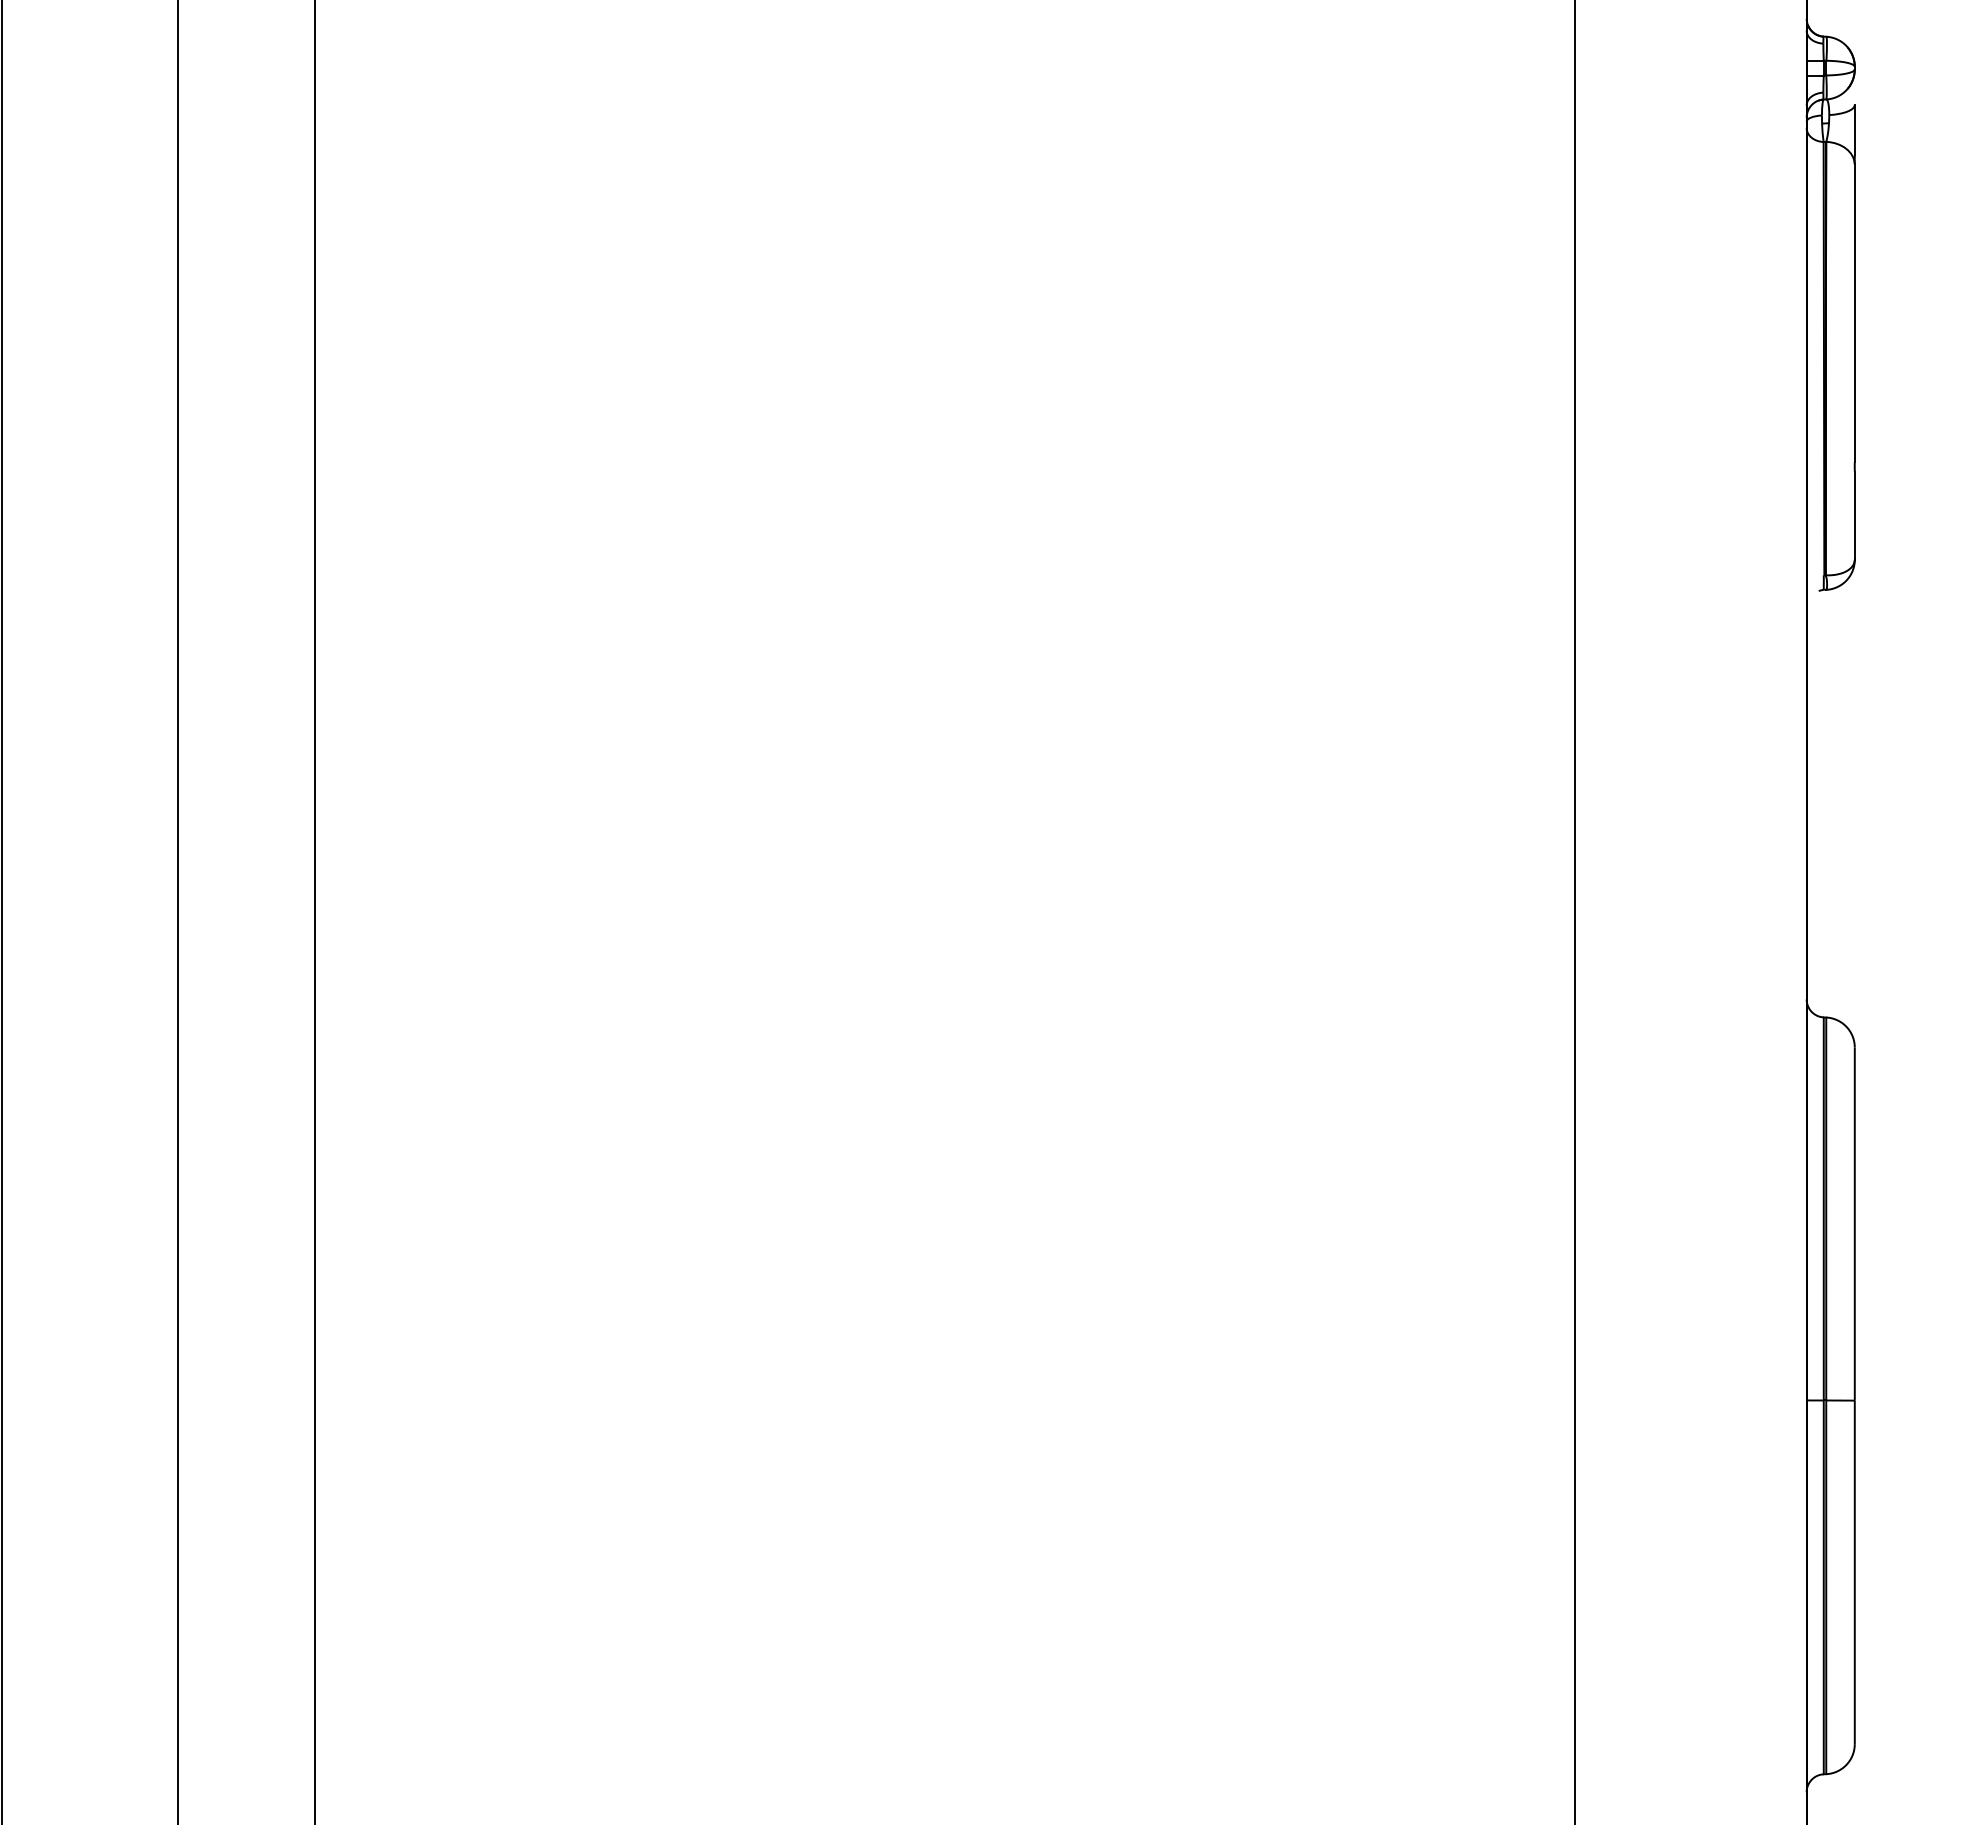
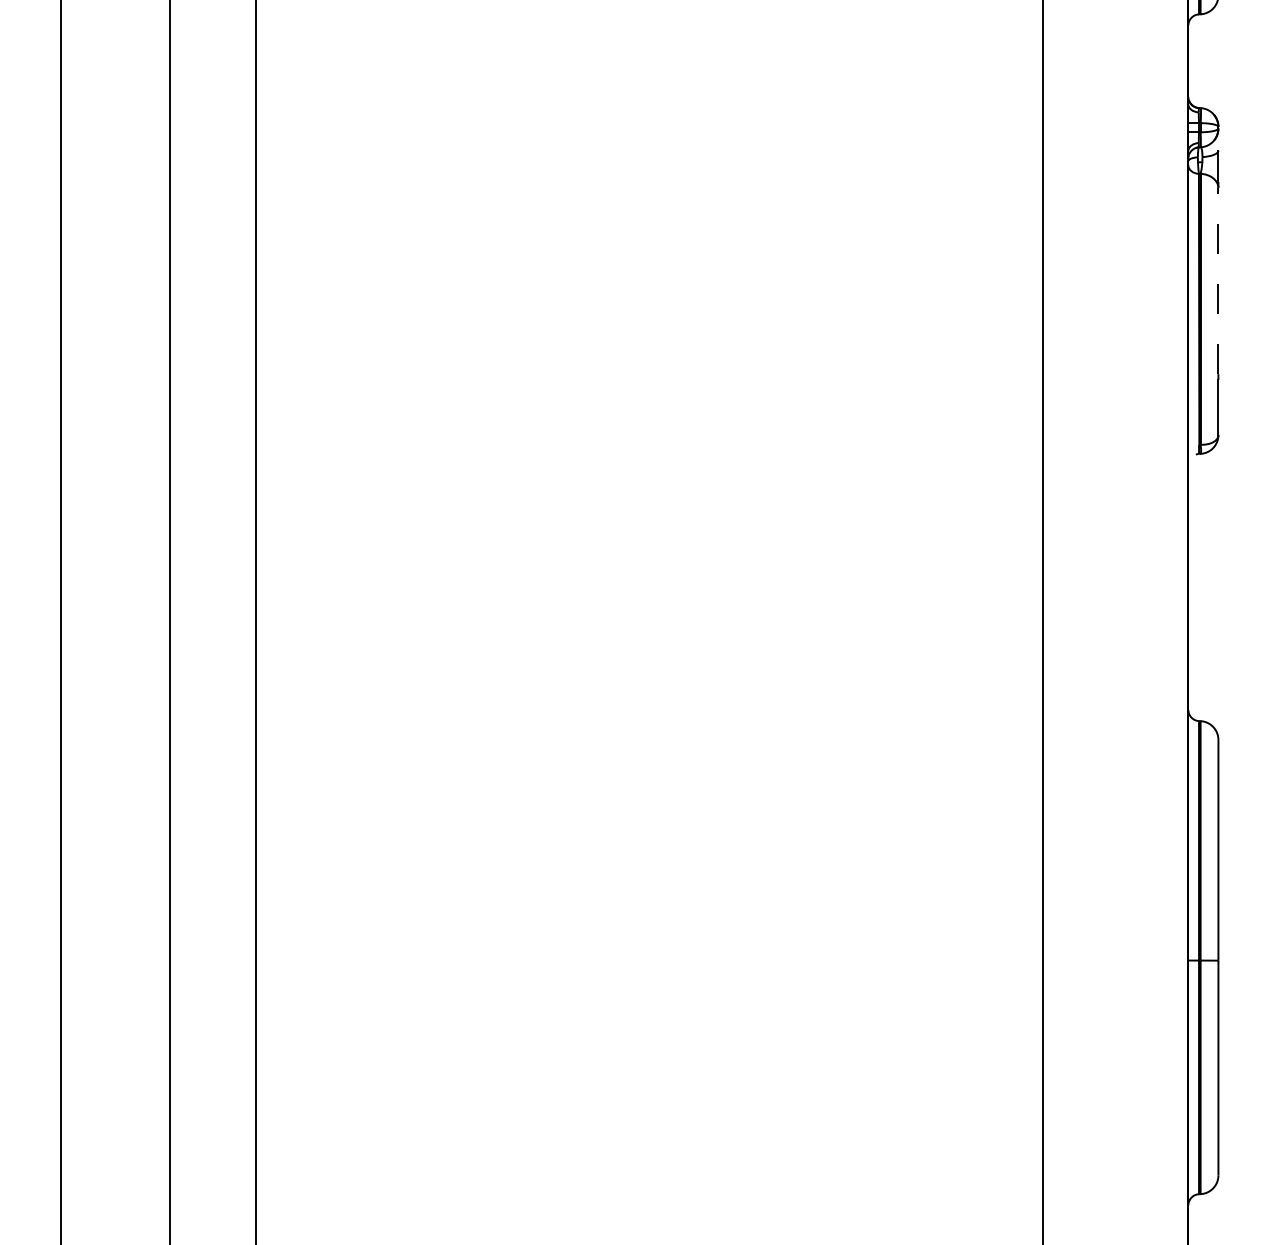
line: (1854, 312) -> (1218, 280), solid -> dashed

